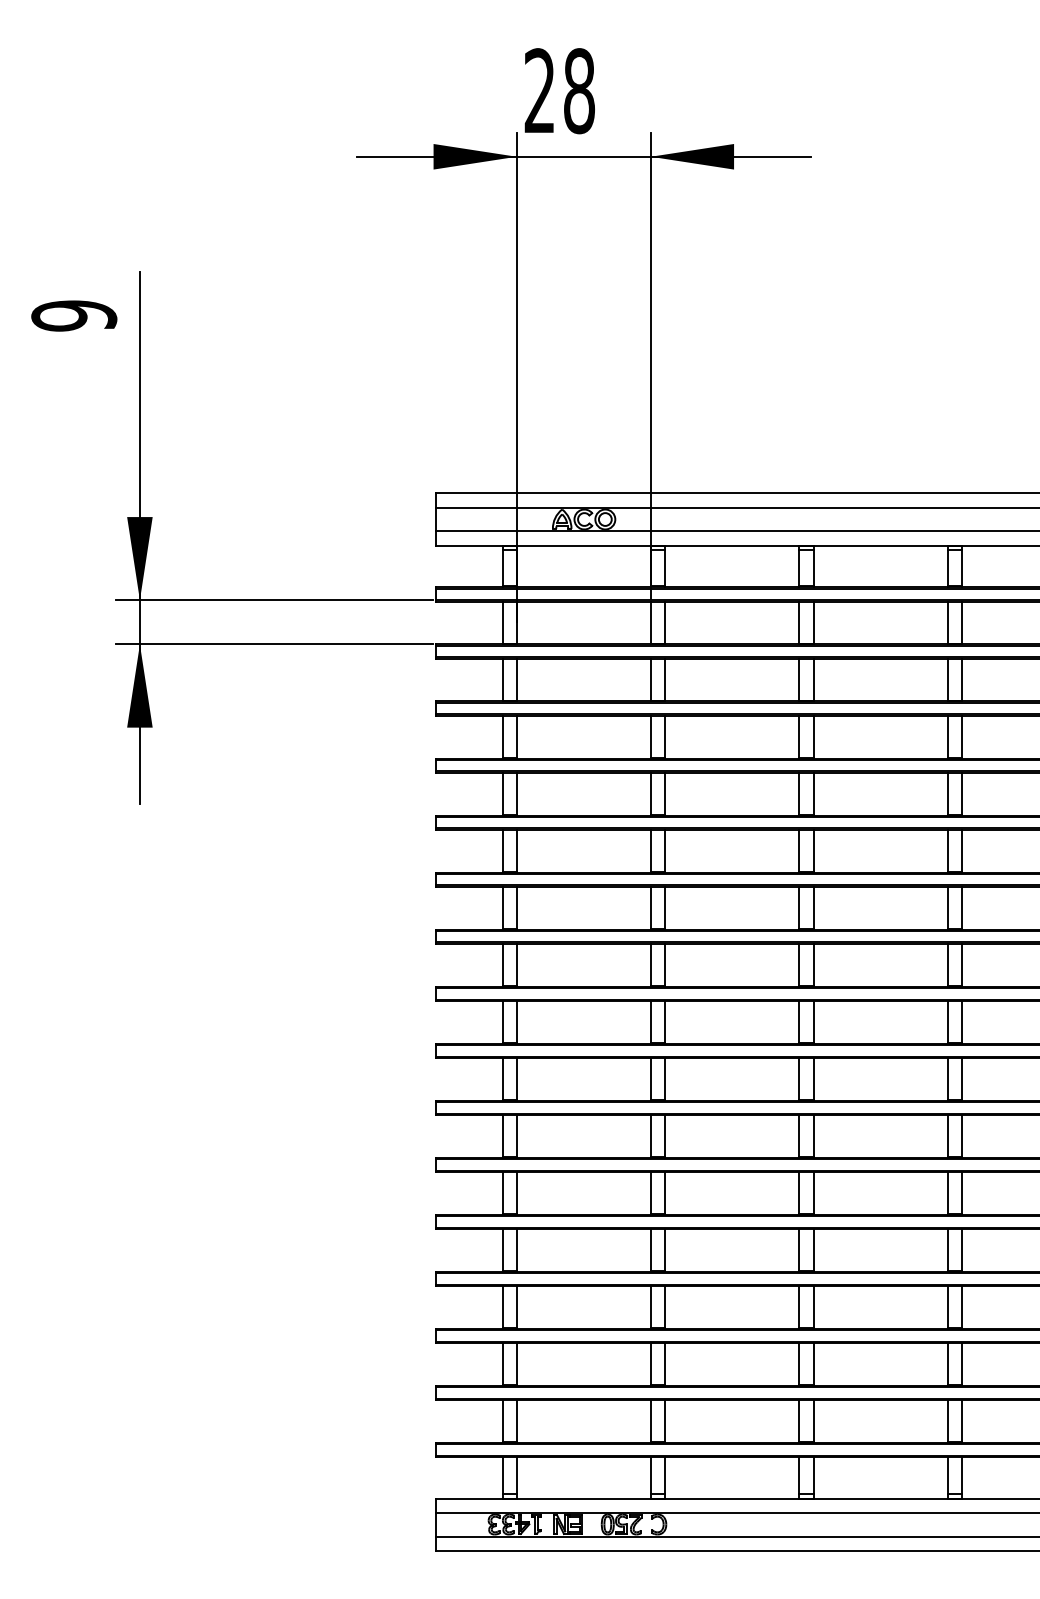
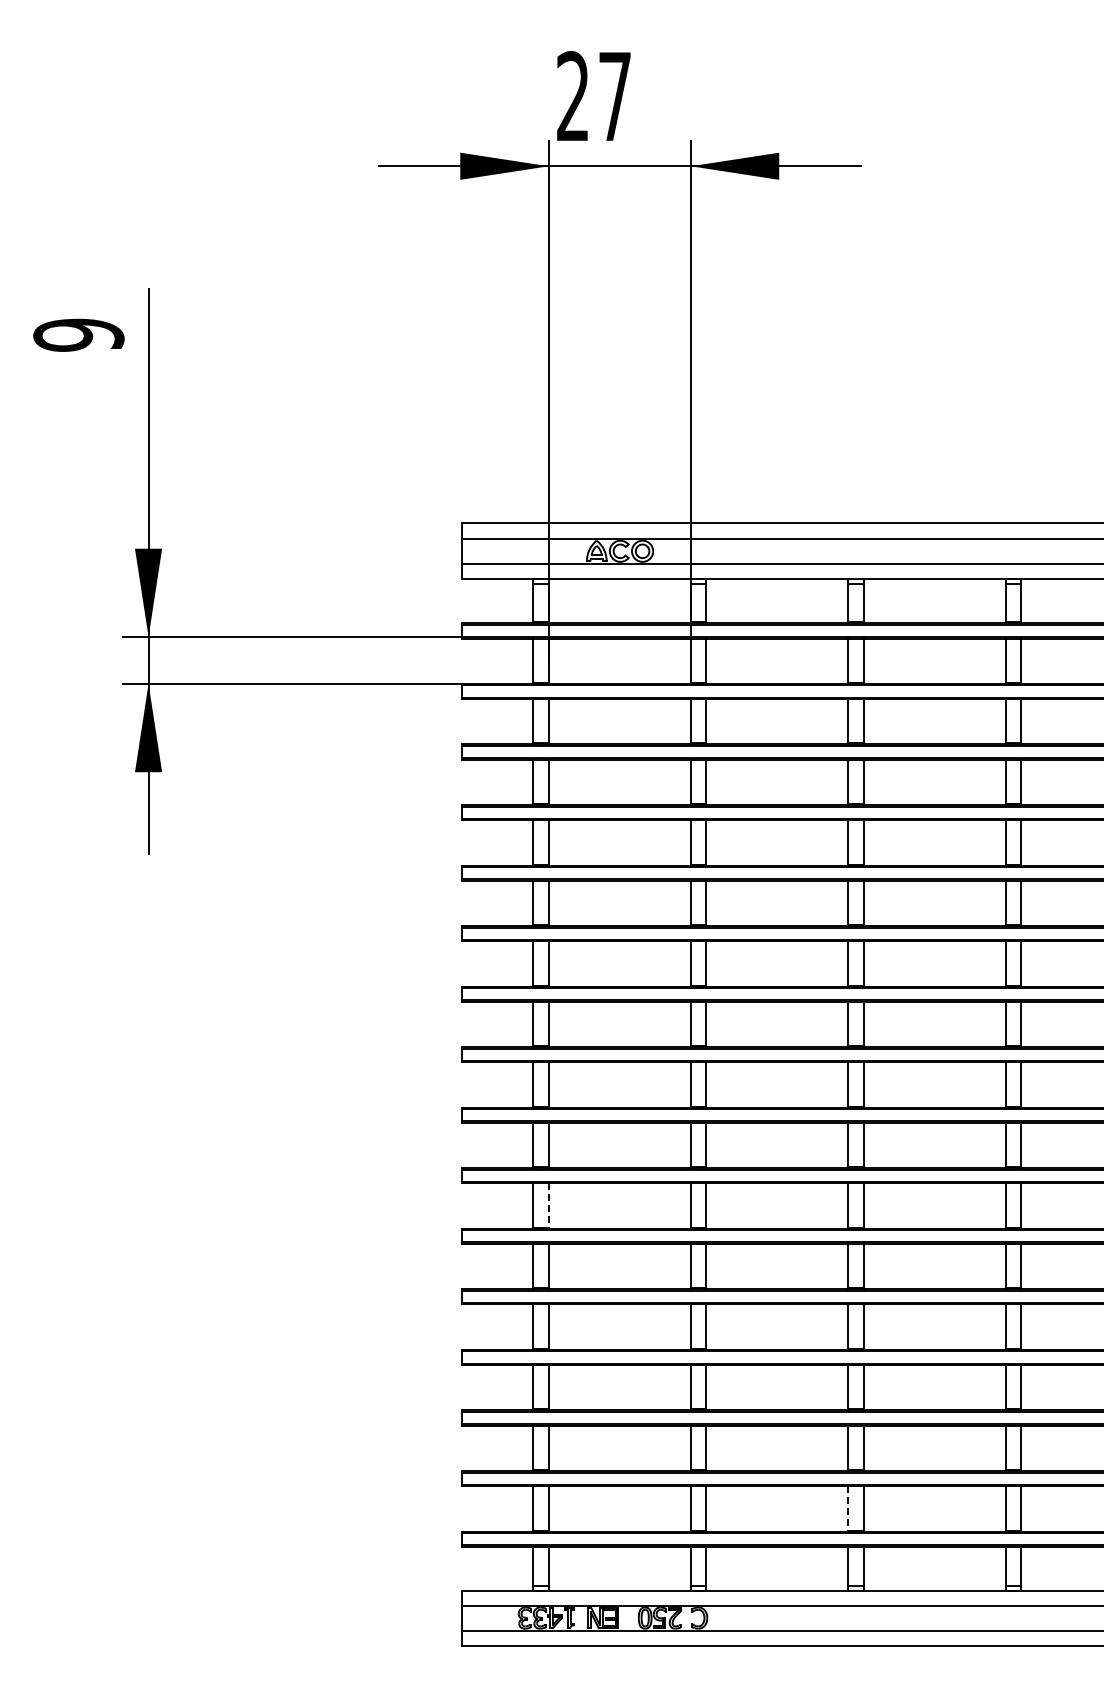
text: (578, 91) -> (614, 96), 28 -> 27
line: (516, 1136) -> (548, 1206), solid -> dashed
line: (799, 1421) -> (848, 1508), solid -> dashed

